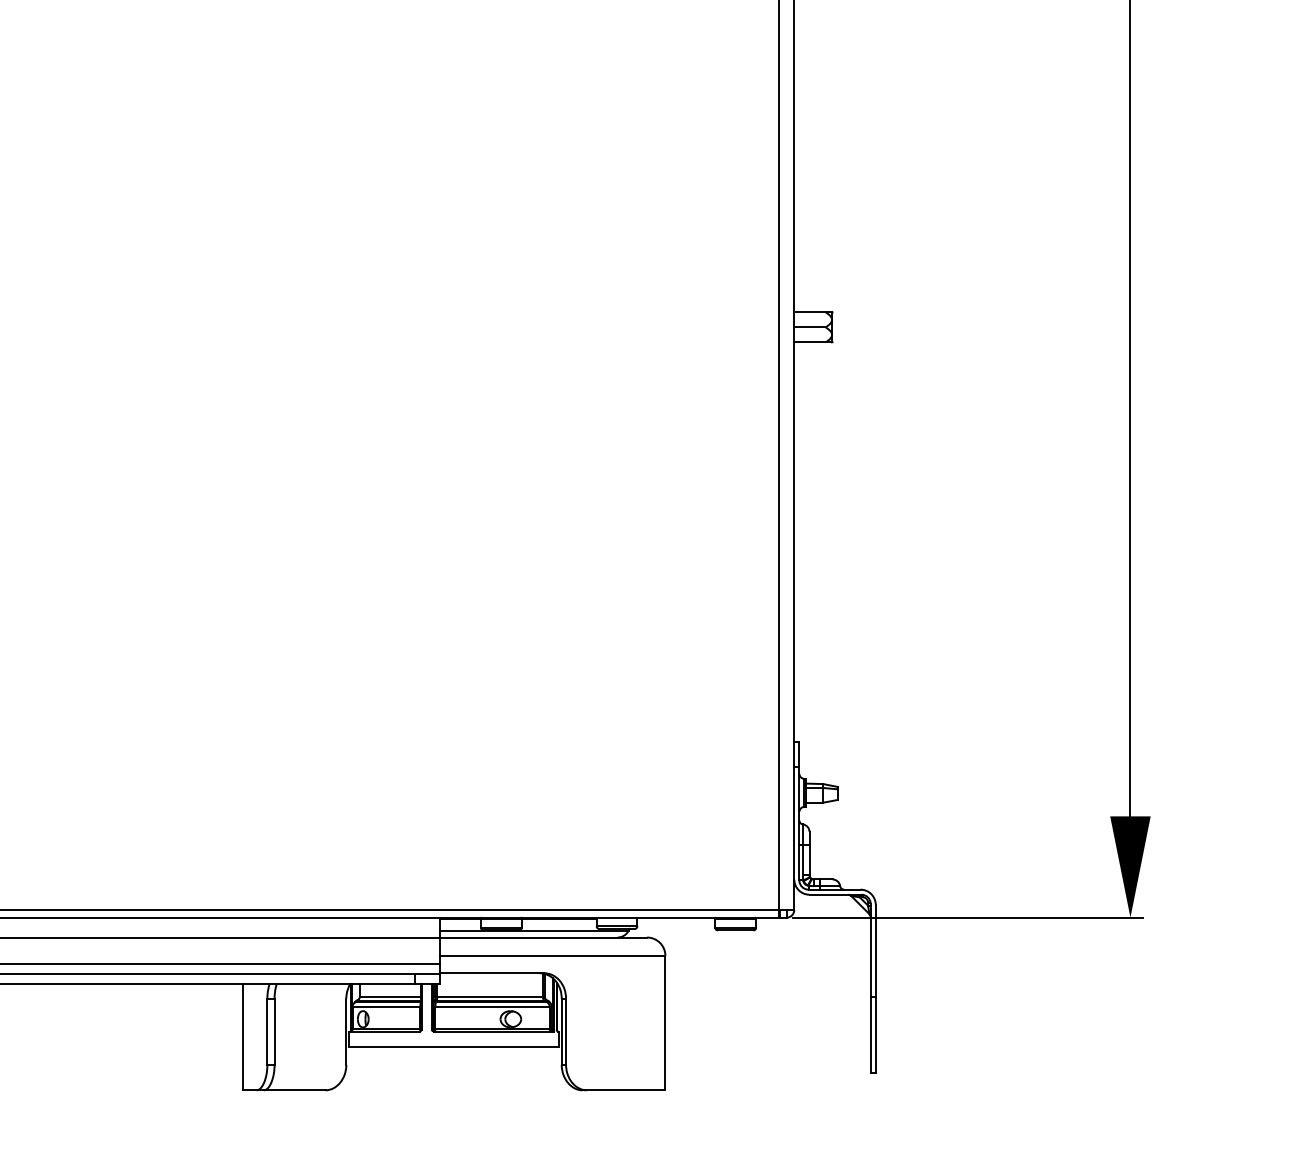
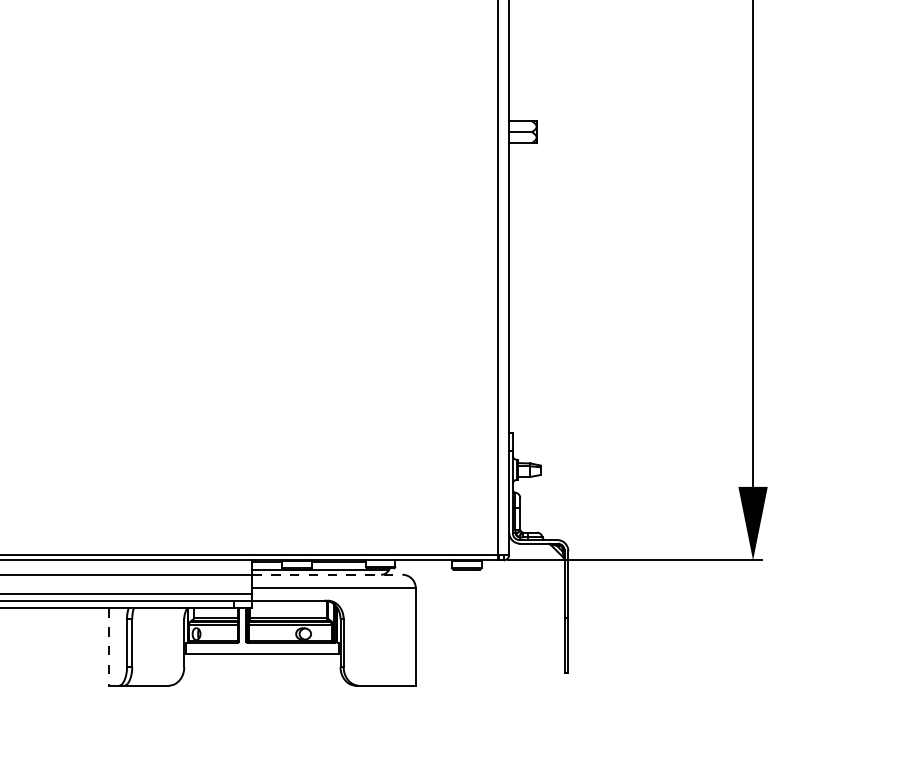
line: (544, 937) -> (328, 574), solid -> dashed
line: (242, 1037) -> (108, 647), solid -> dashed

